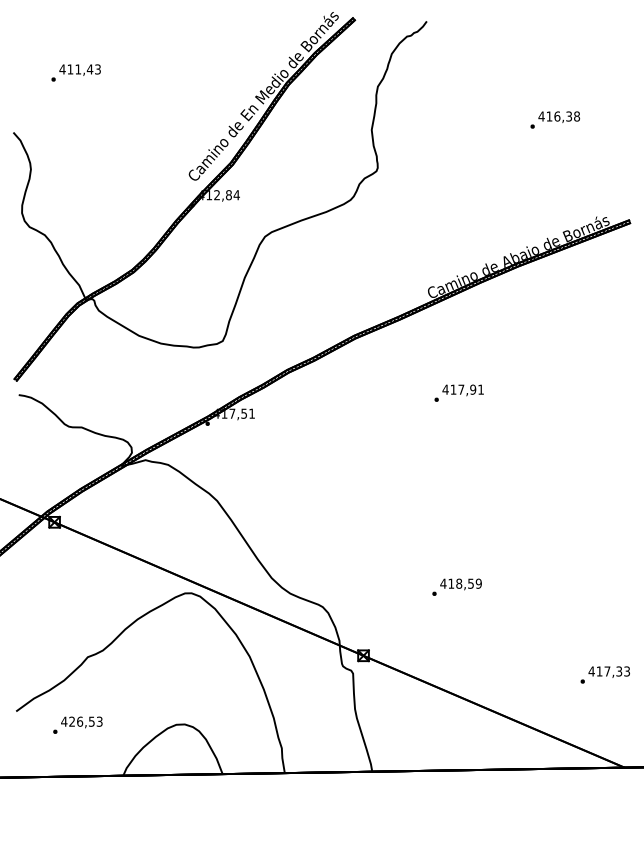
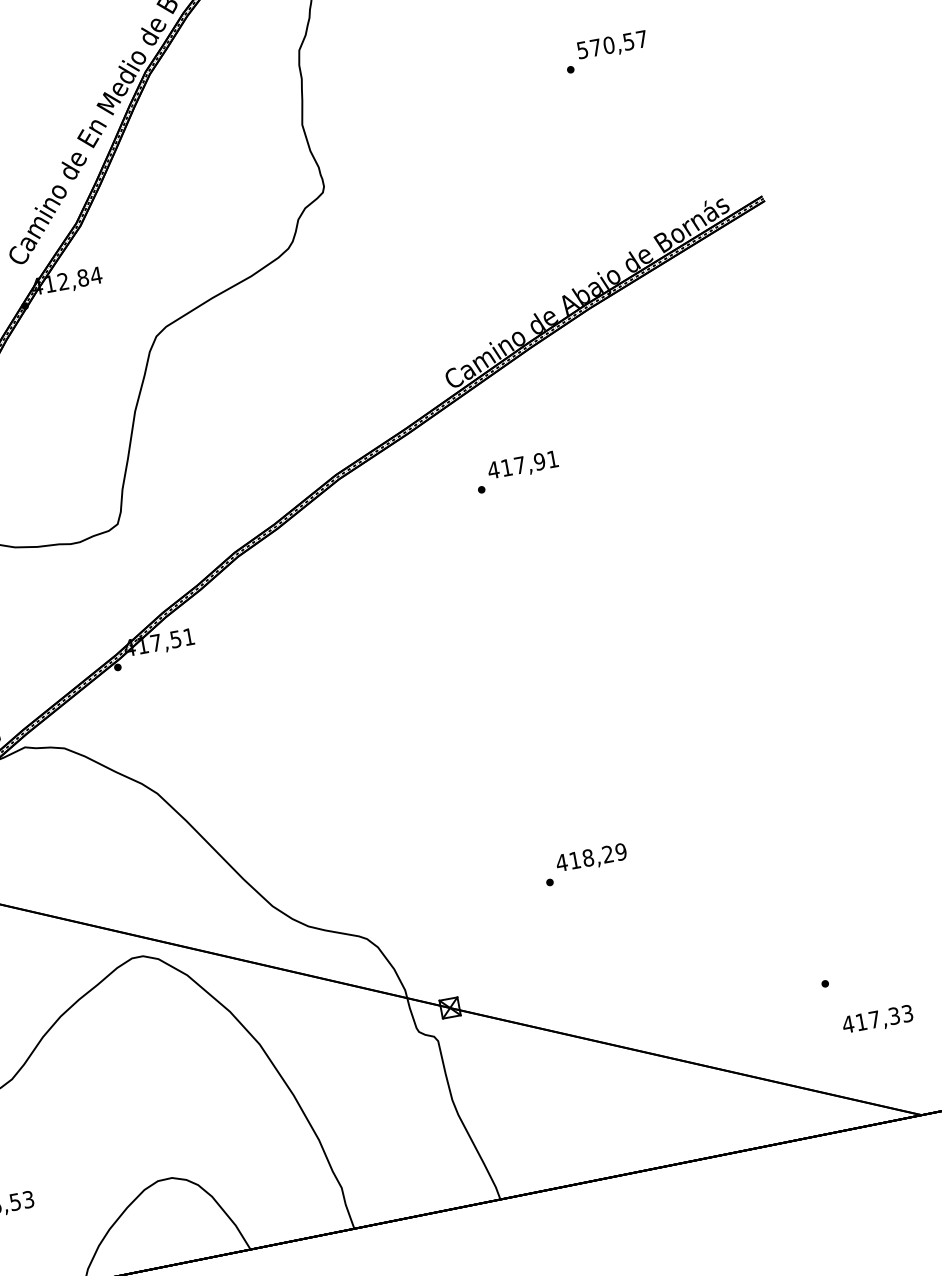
text: (559, 116) -> (612, 44), 416,38 -> 570,57
text: (458, 392) -> (515, 470), moved
text: (470, 583) -> (607, 854), 418,59 -> 418,29
text: (608, 671) -> (876, 1019), moved

